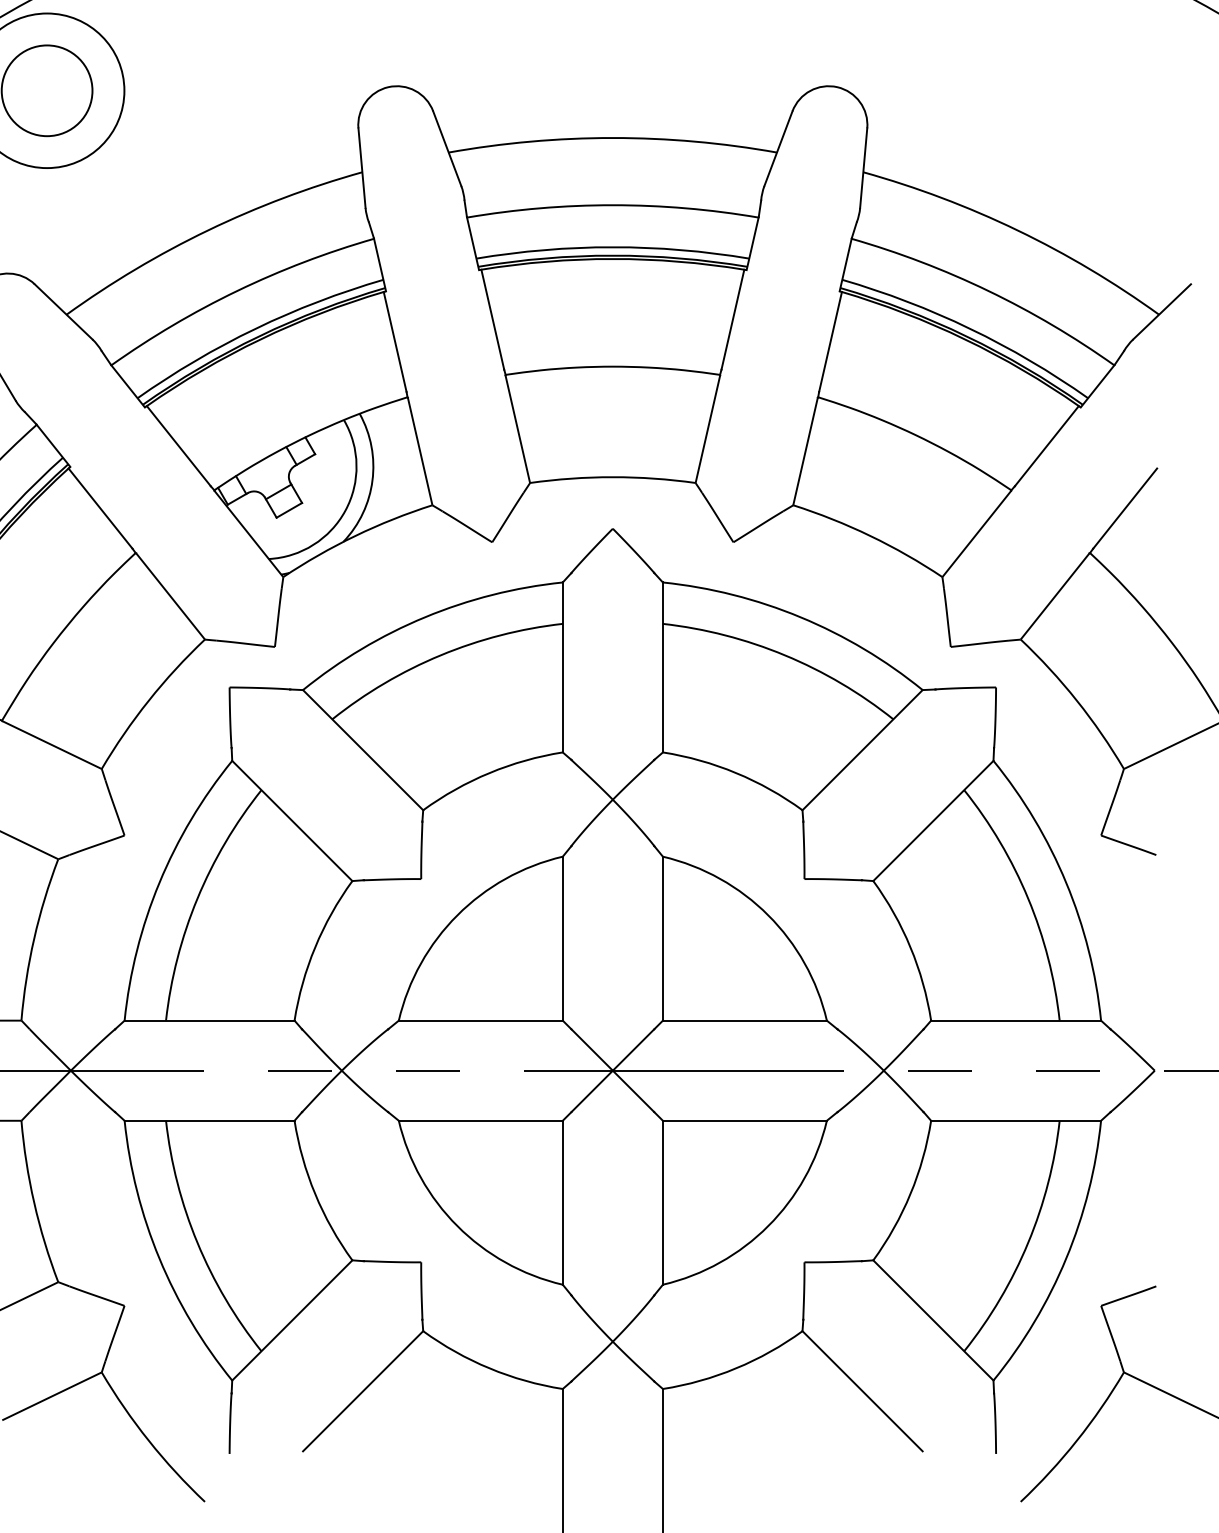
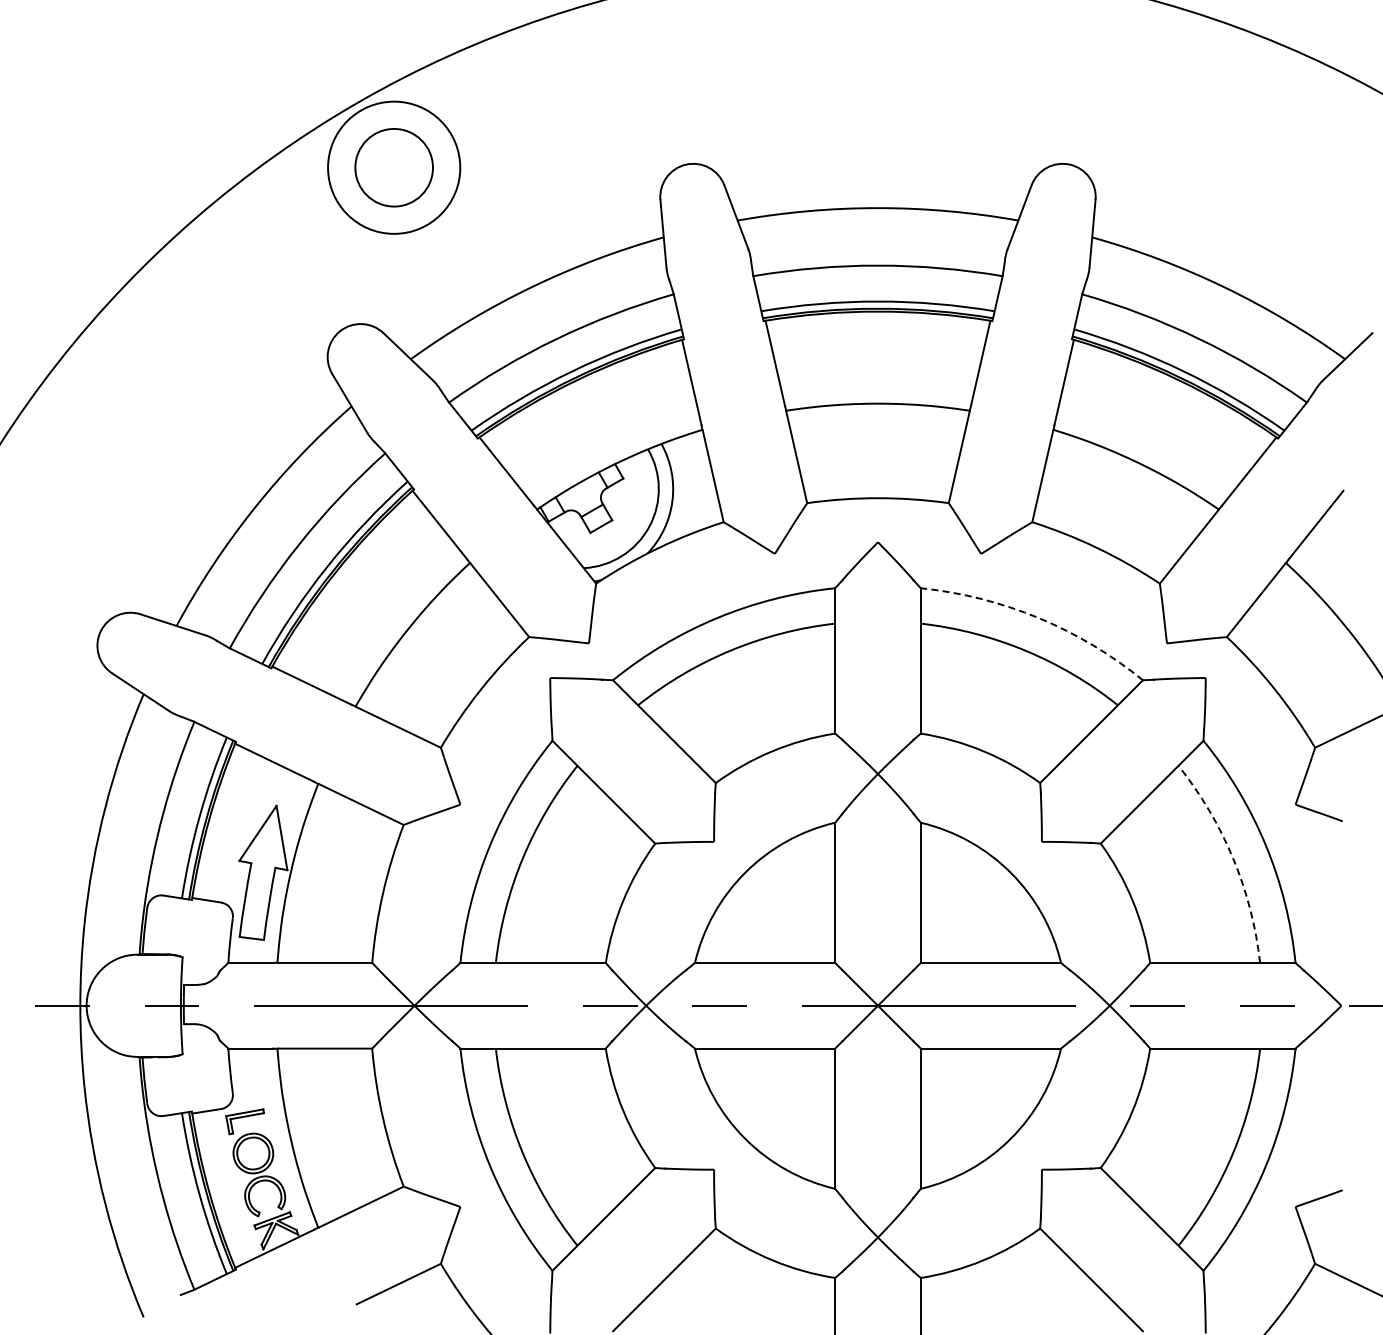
arc: (800, 617) -> (1038, 618), solid -> dashed
arc: (1028, 898) -> (1233, 858), solid -> dashed

